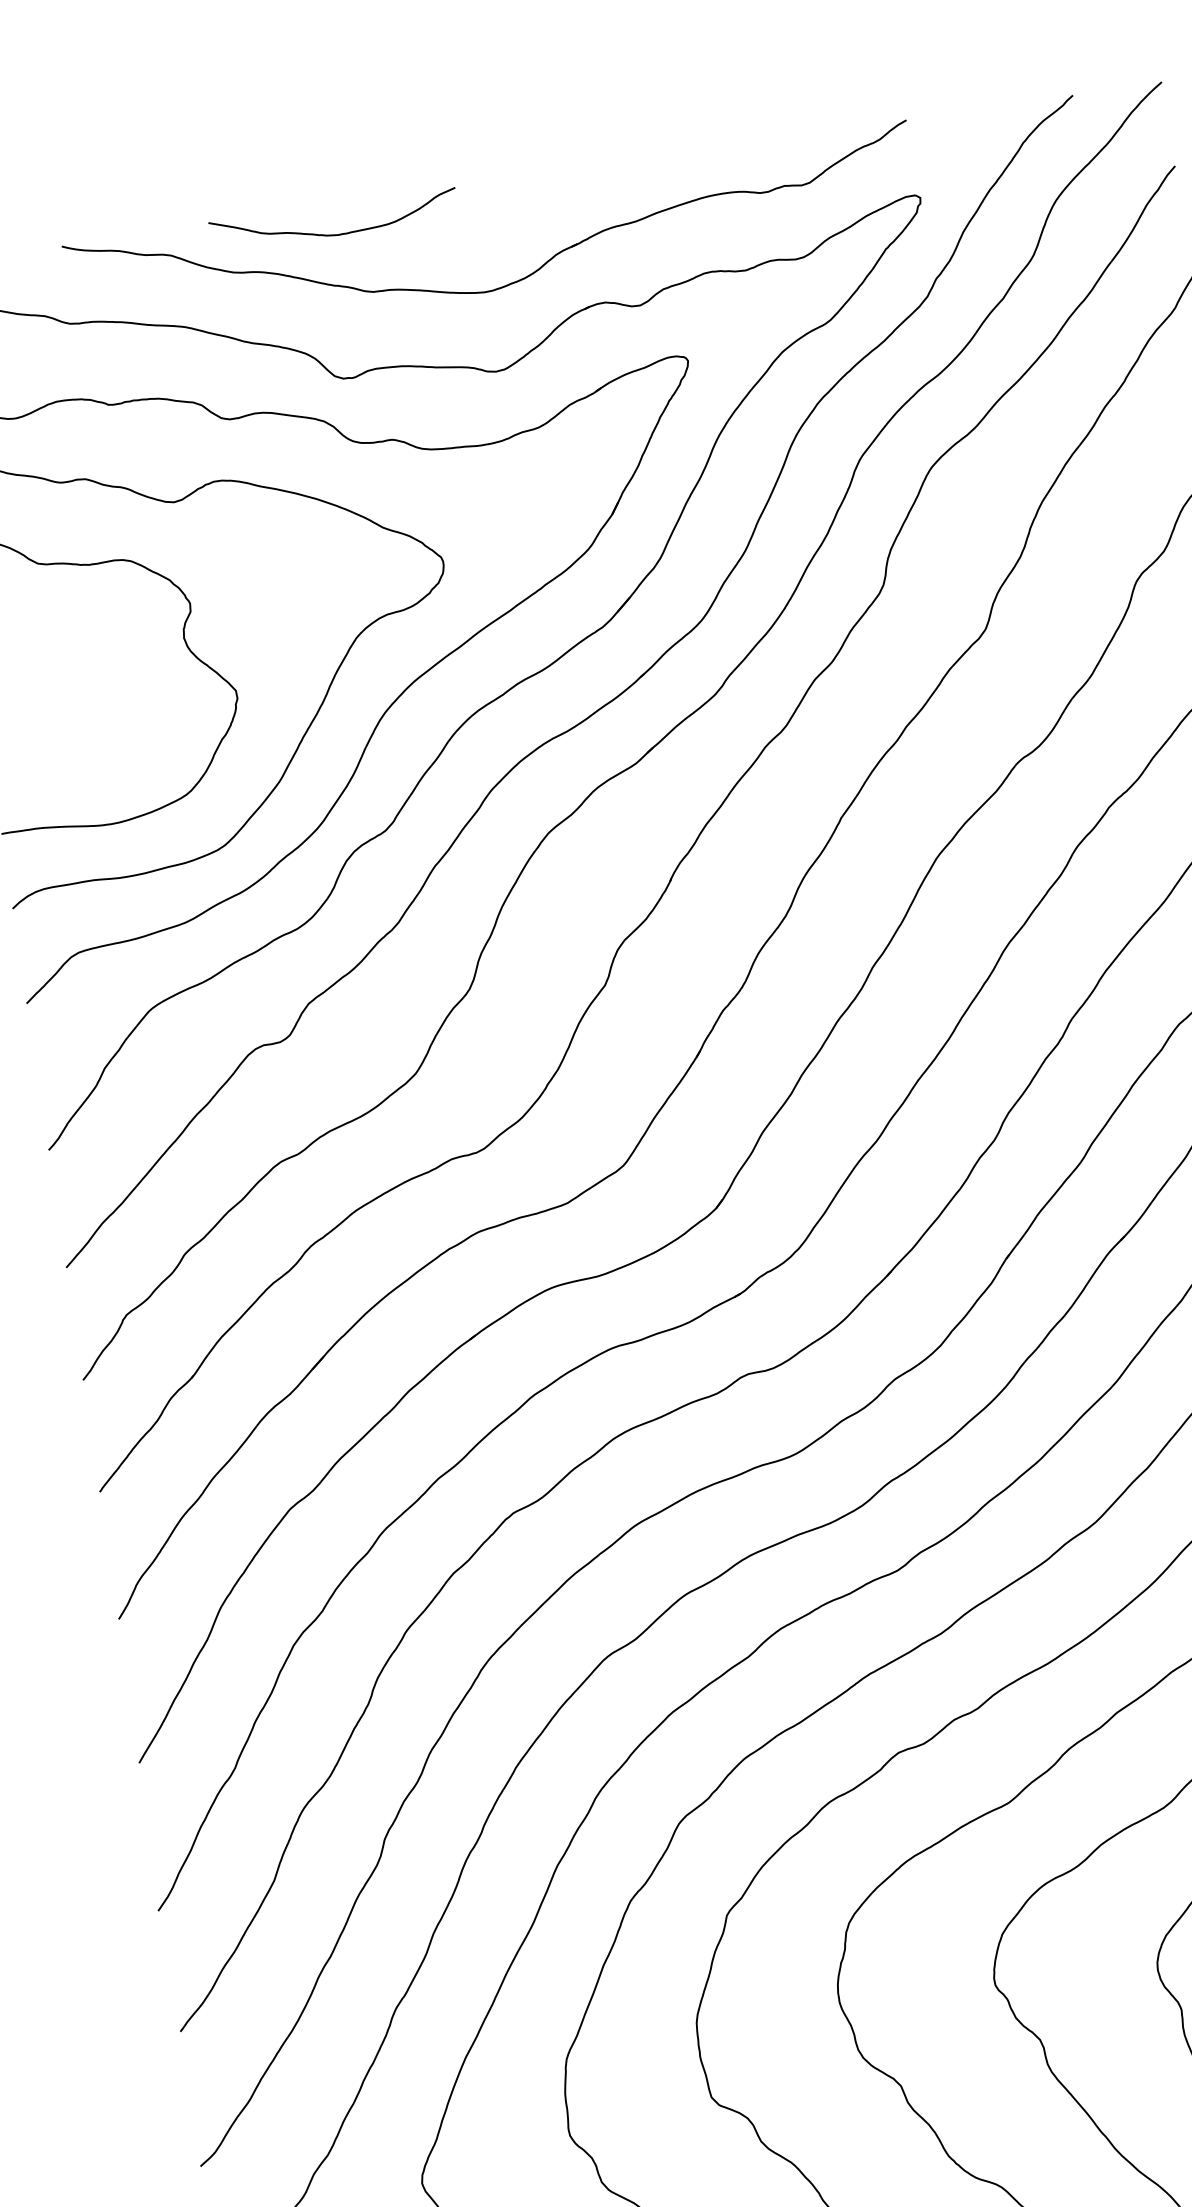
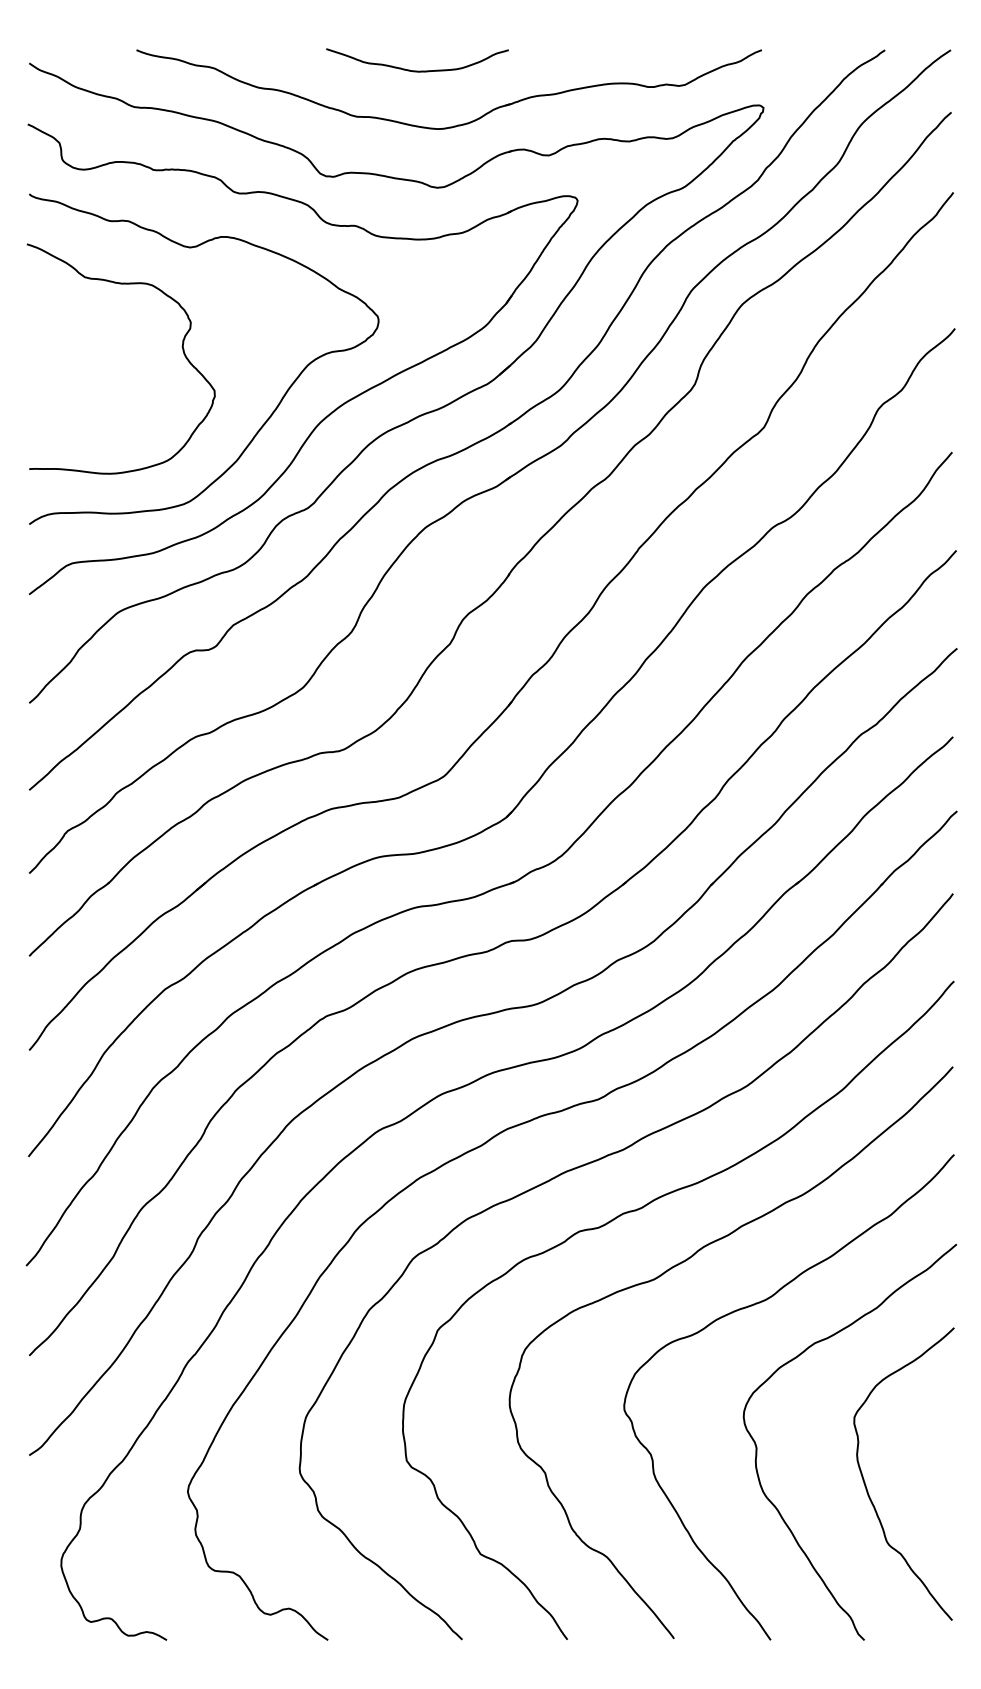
curve: (335, 233) -> (417, 70), moved

